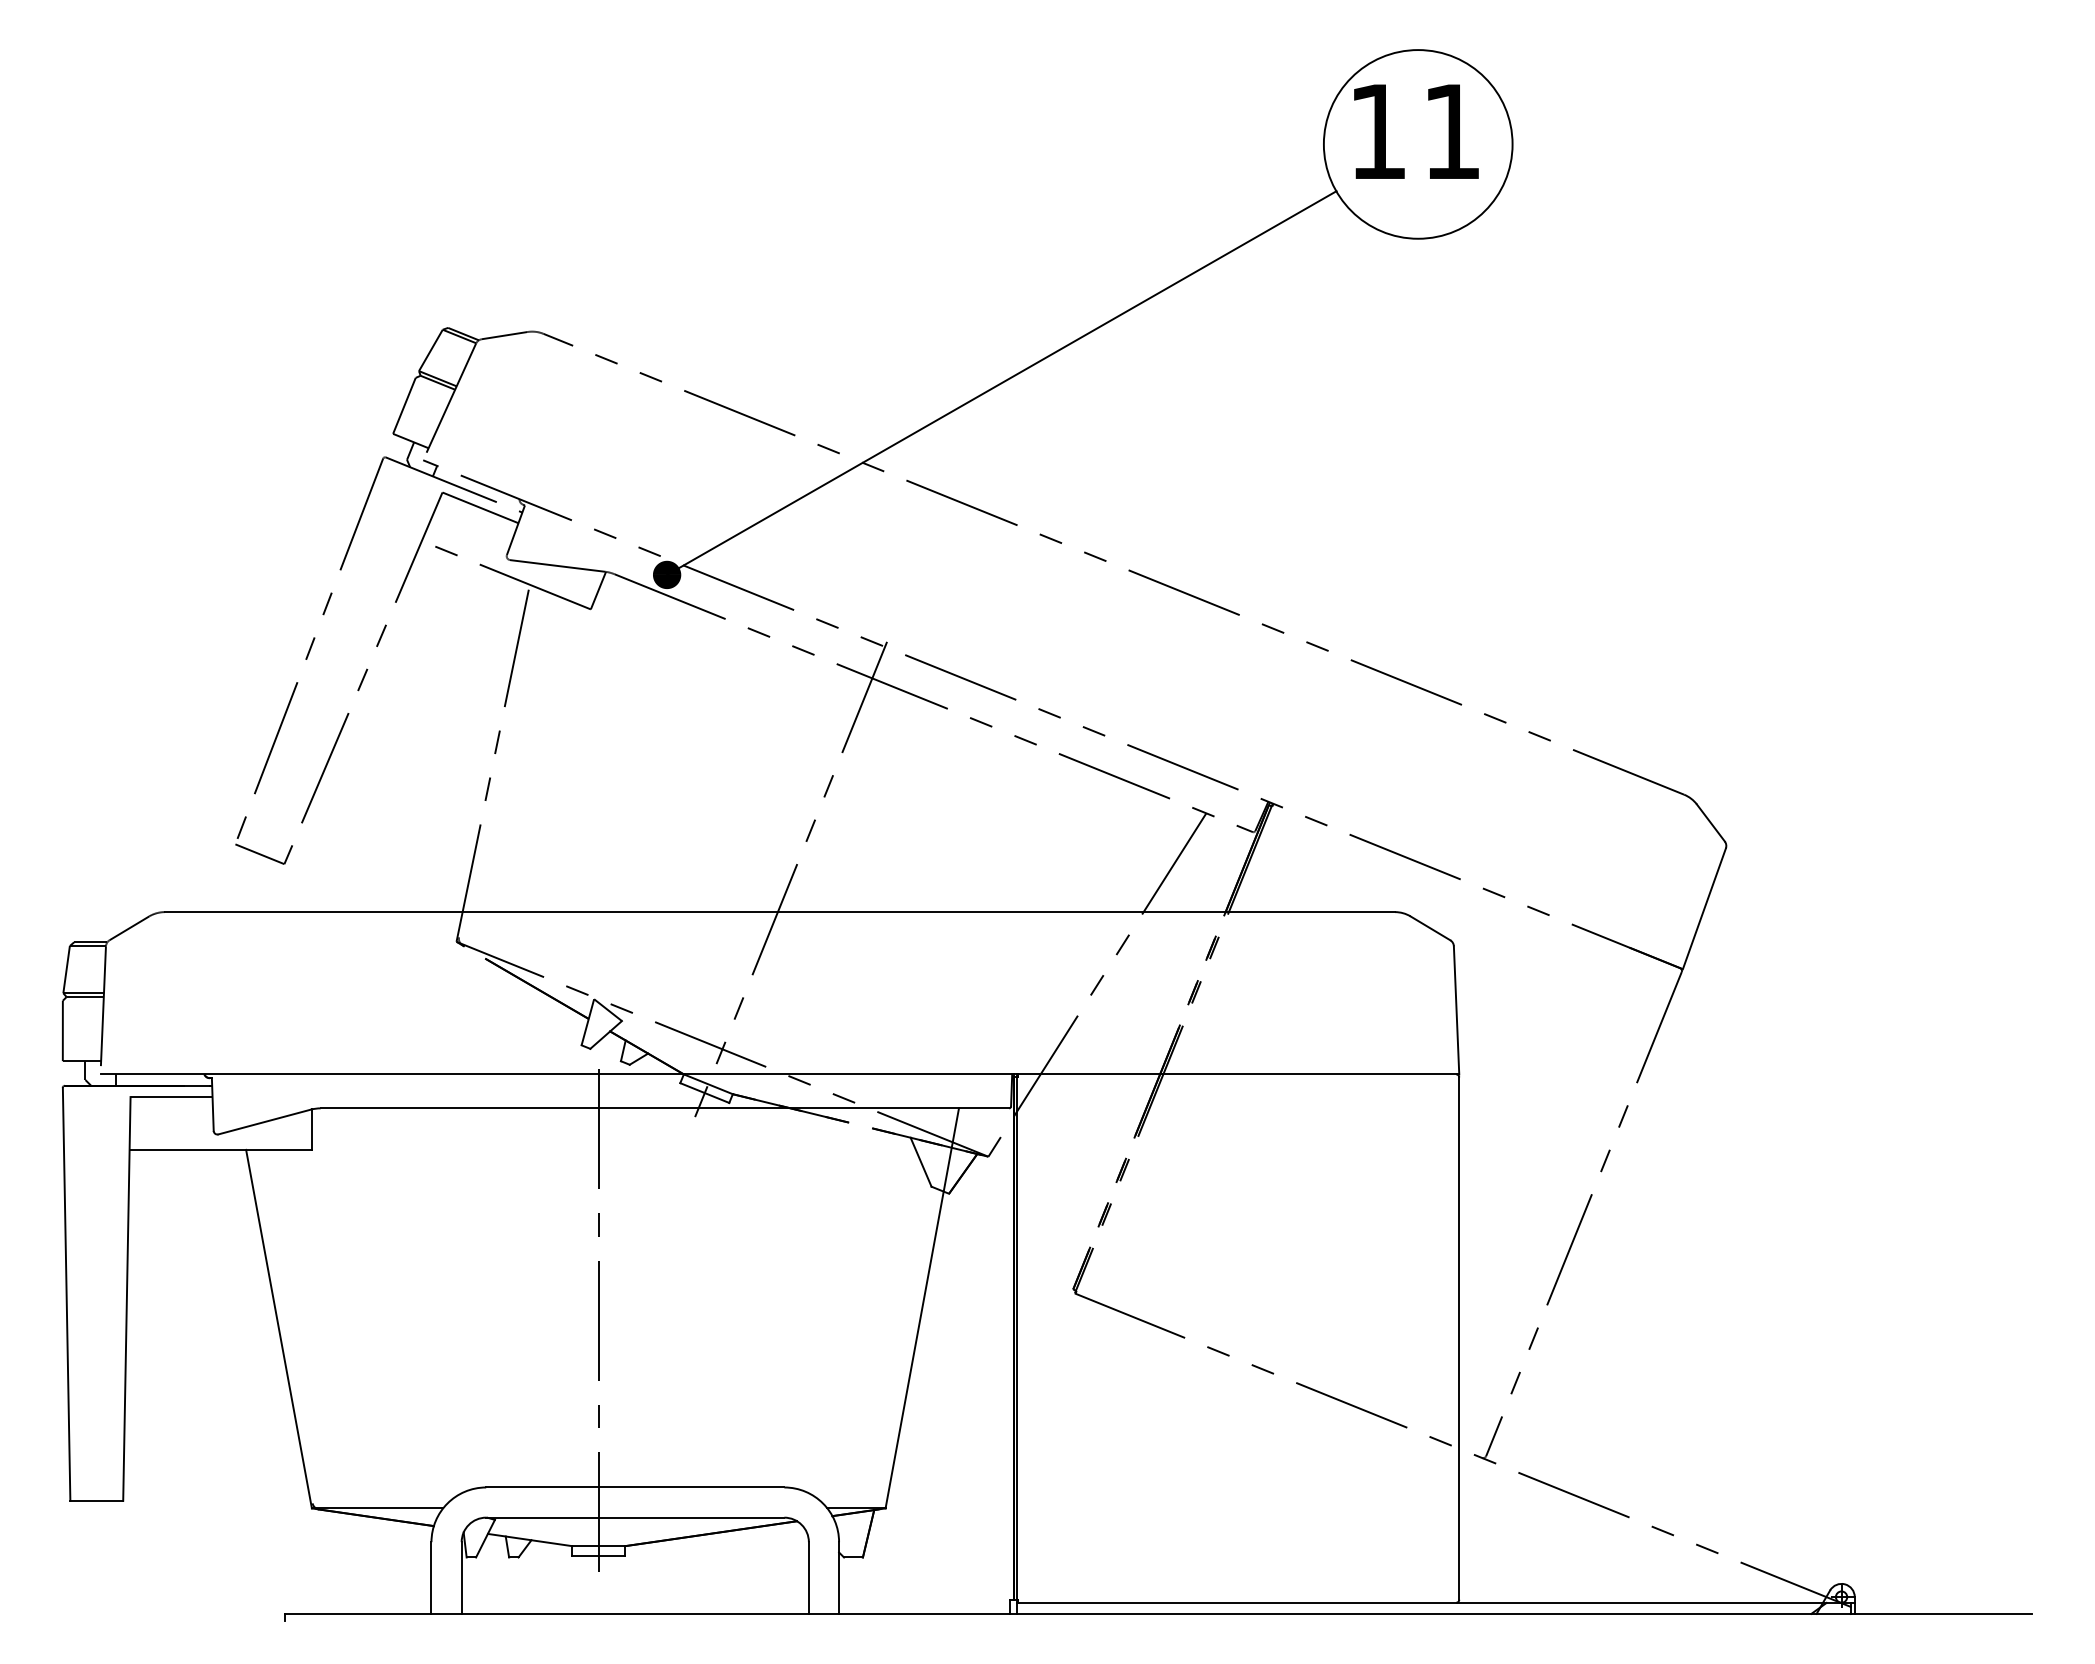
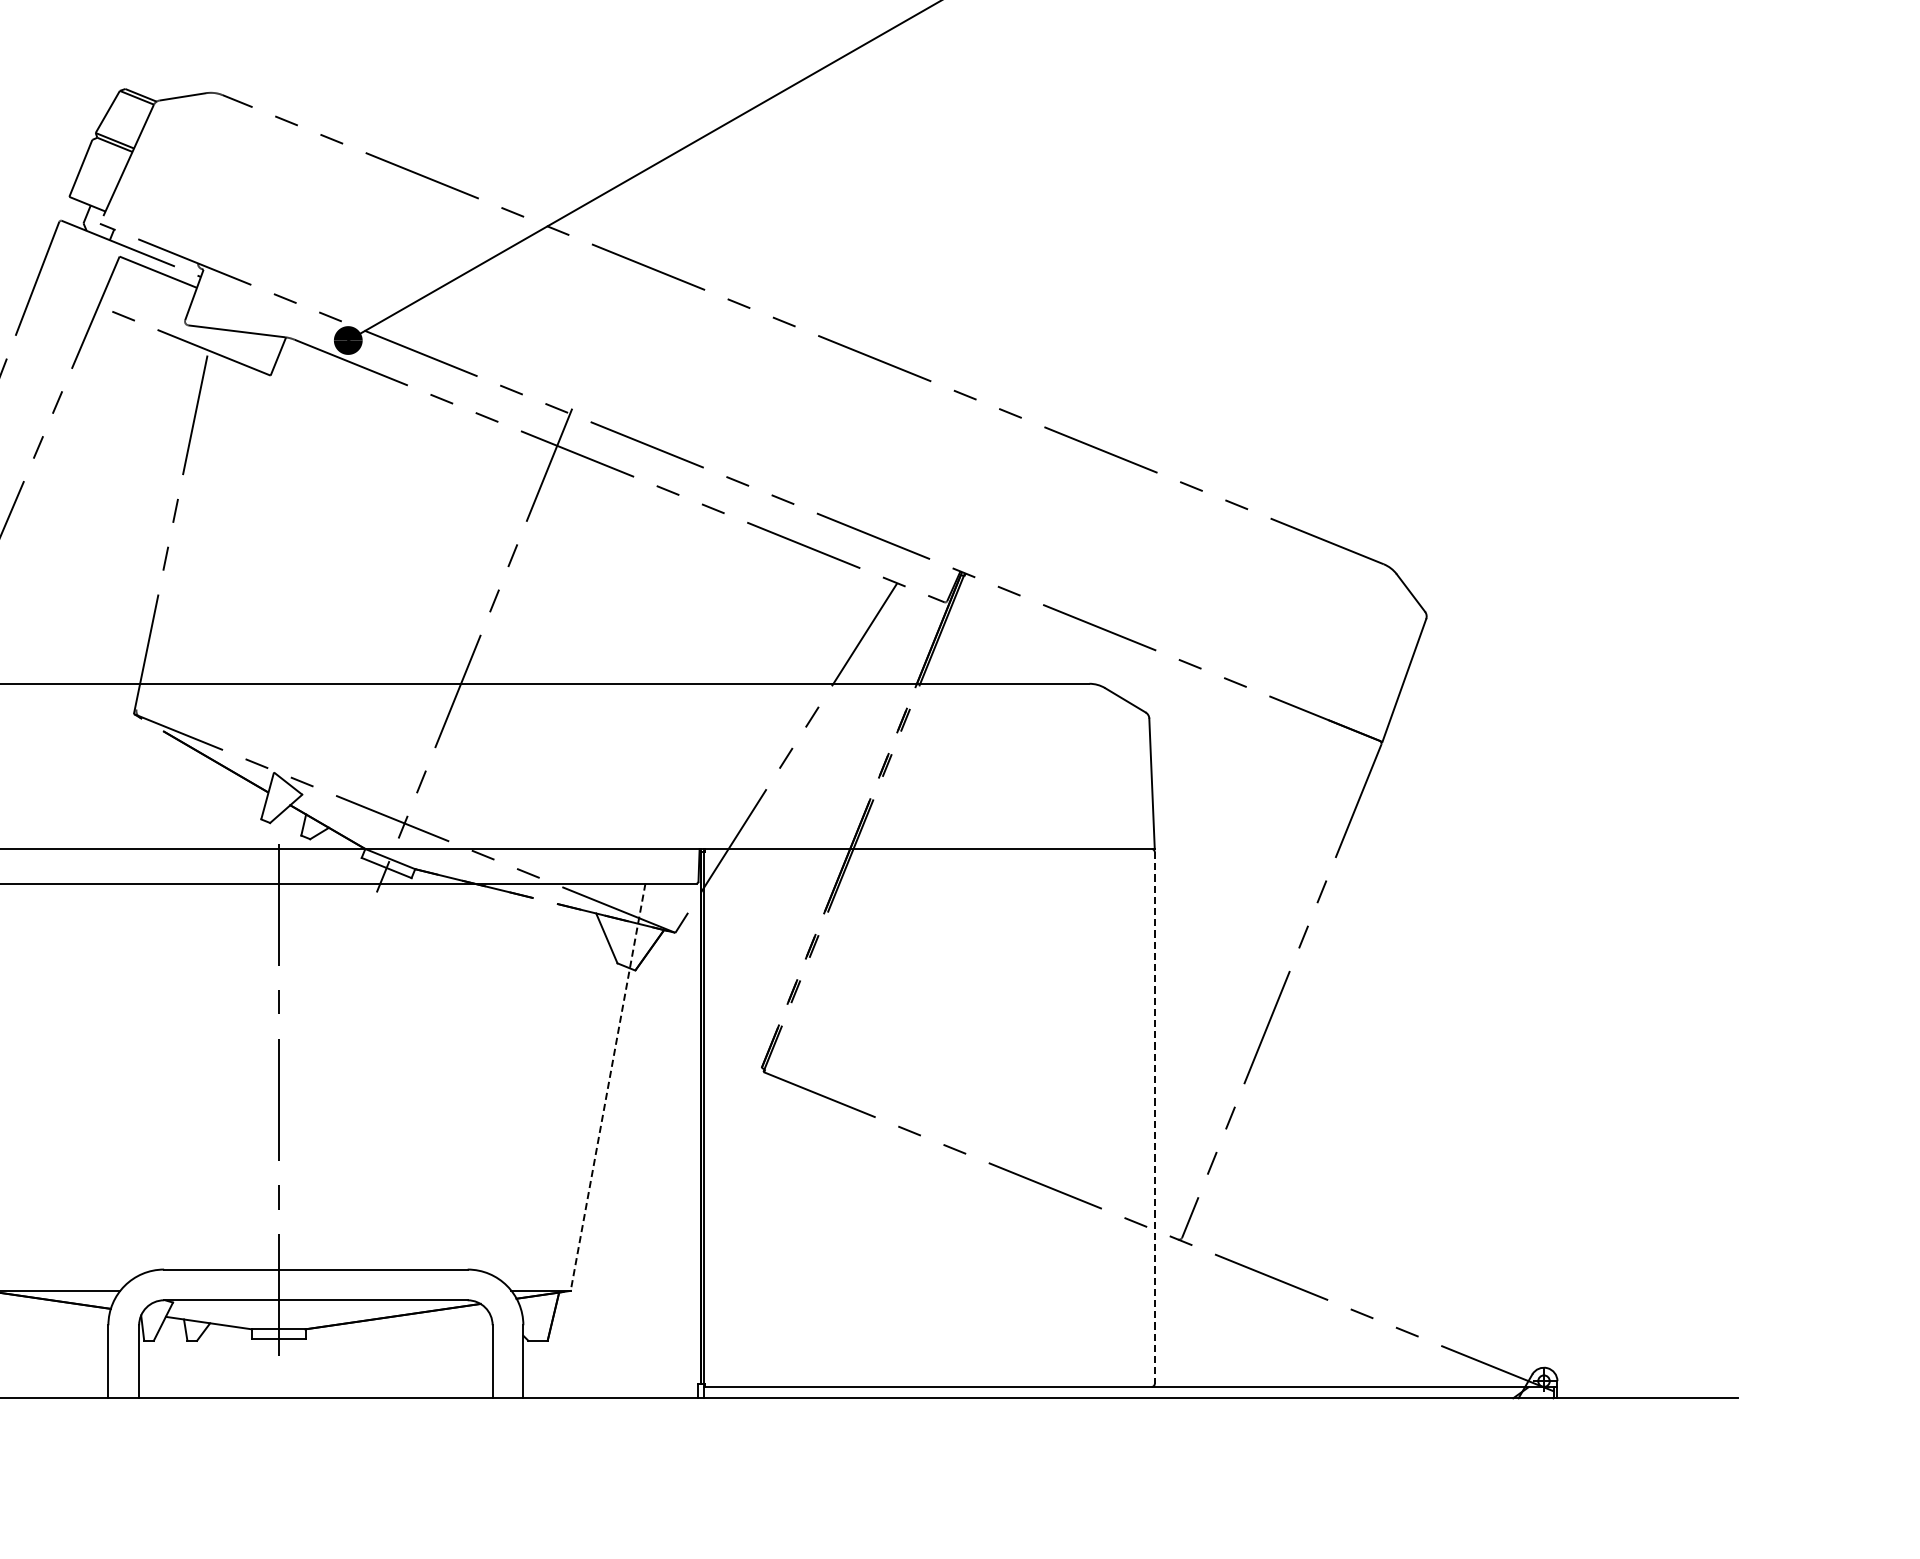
line: (922, 1308) -> (608, 1087), solid -> dashed
line: (1459, 1339) -> (1155, 1118), solid -> dashed

